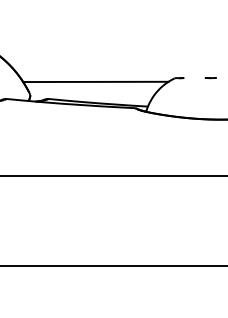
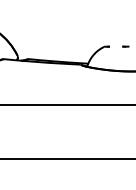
line: (94, 81) -> (56, 48), removed

